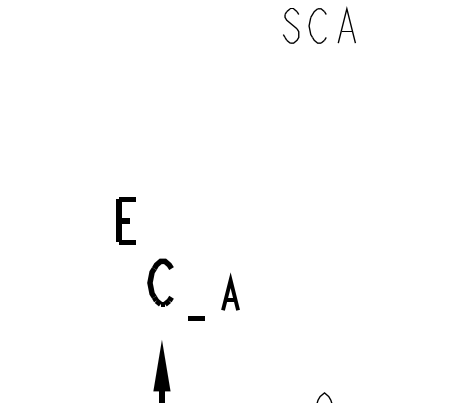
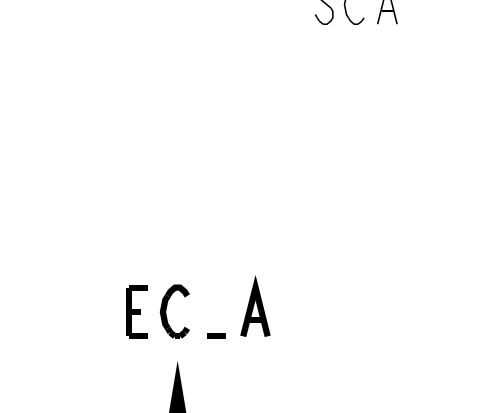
part: (125, 220) -> (136, 311), moved
part: (153, 280) -> (166, 309), moved
part: (230, 291) -> (255, 305), size x1.43

